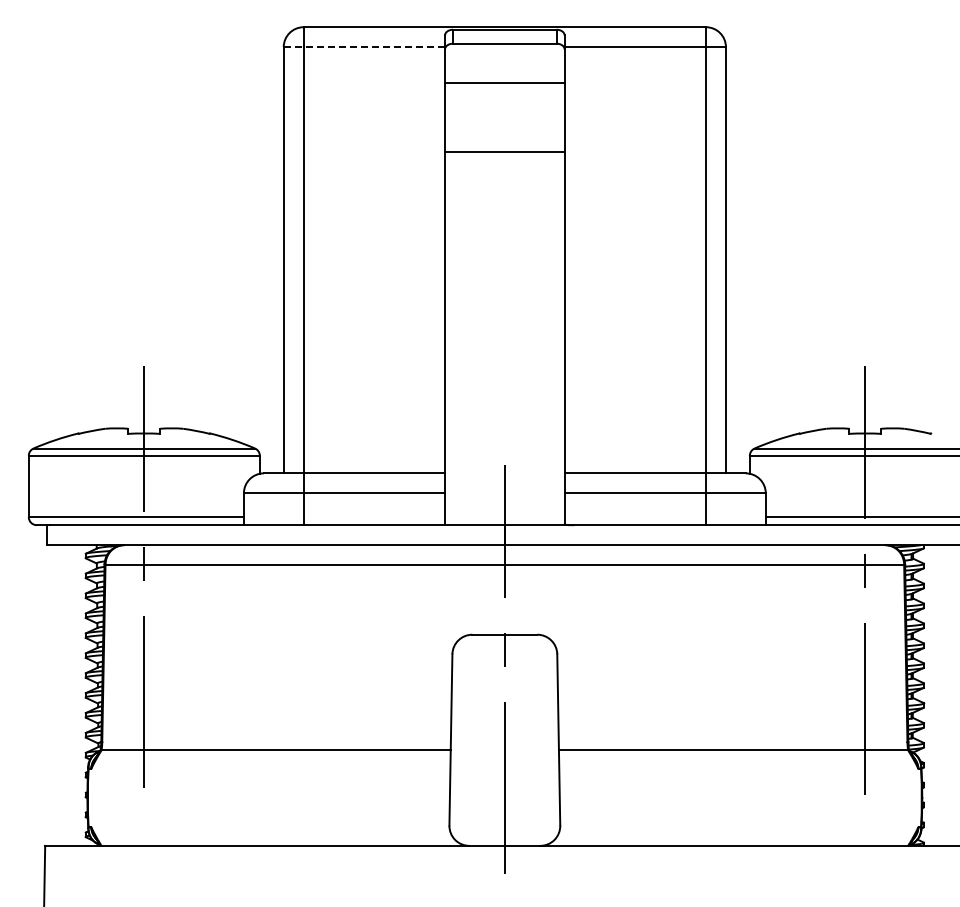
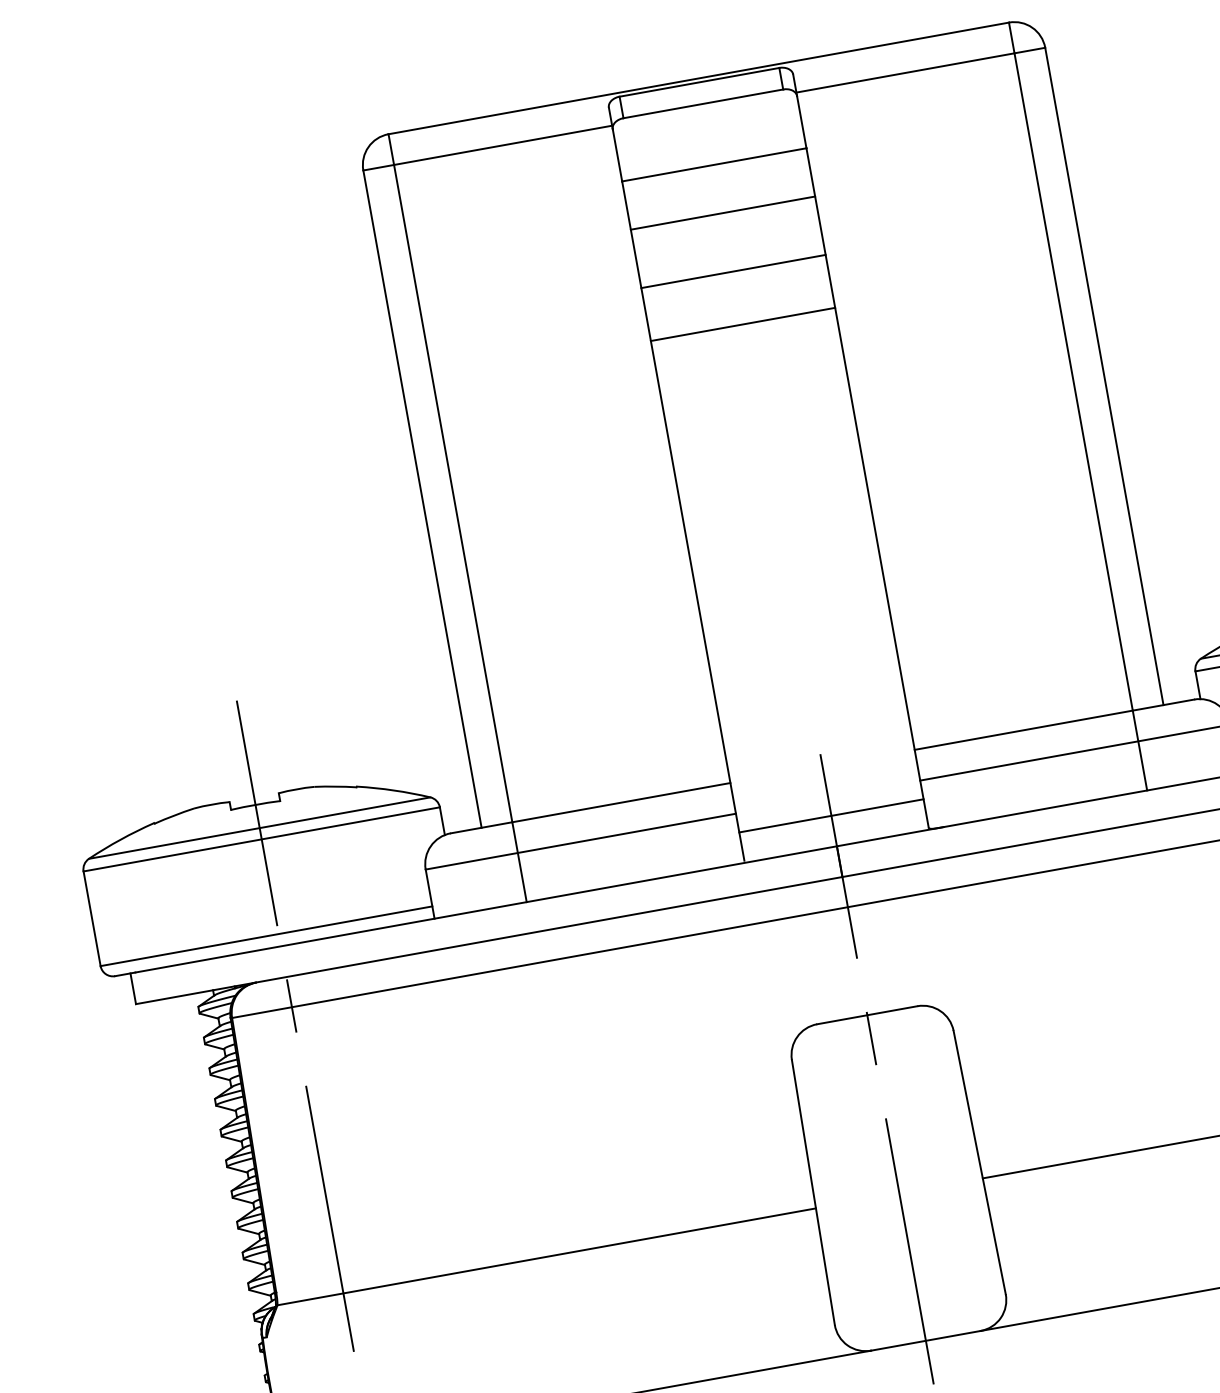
line: (364, 47) -> (487, 148), dashed -> solid
line: (504, 114) -> (722, 213), added
line: (504, 186) -> (742, 324), added
line: (504, 505) -> (830, 816), added

